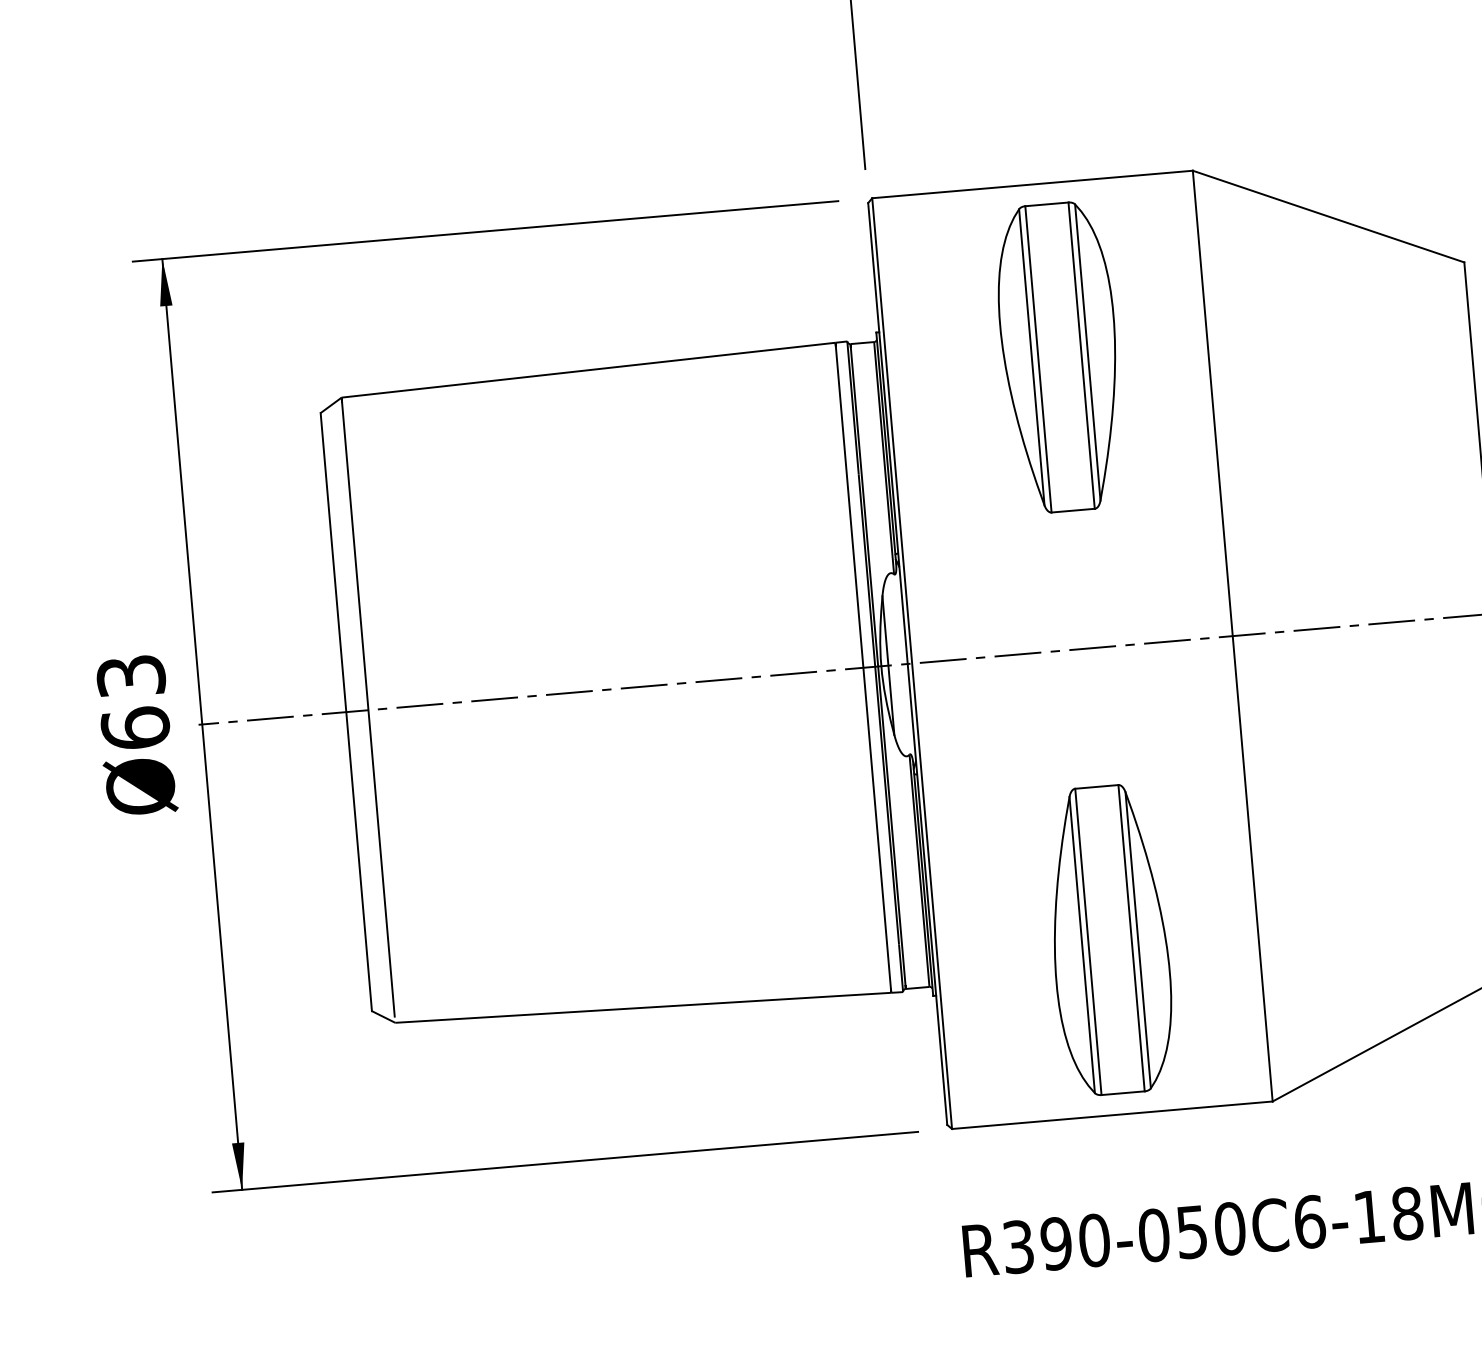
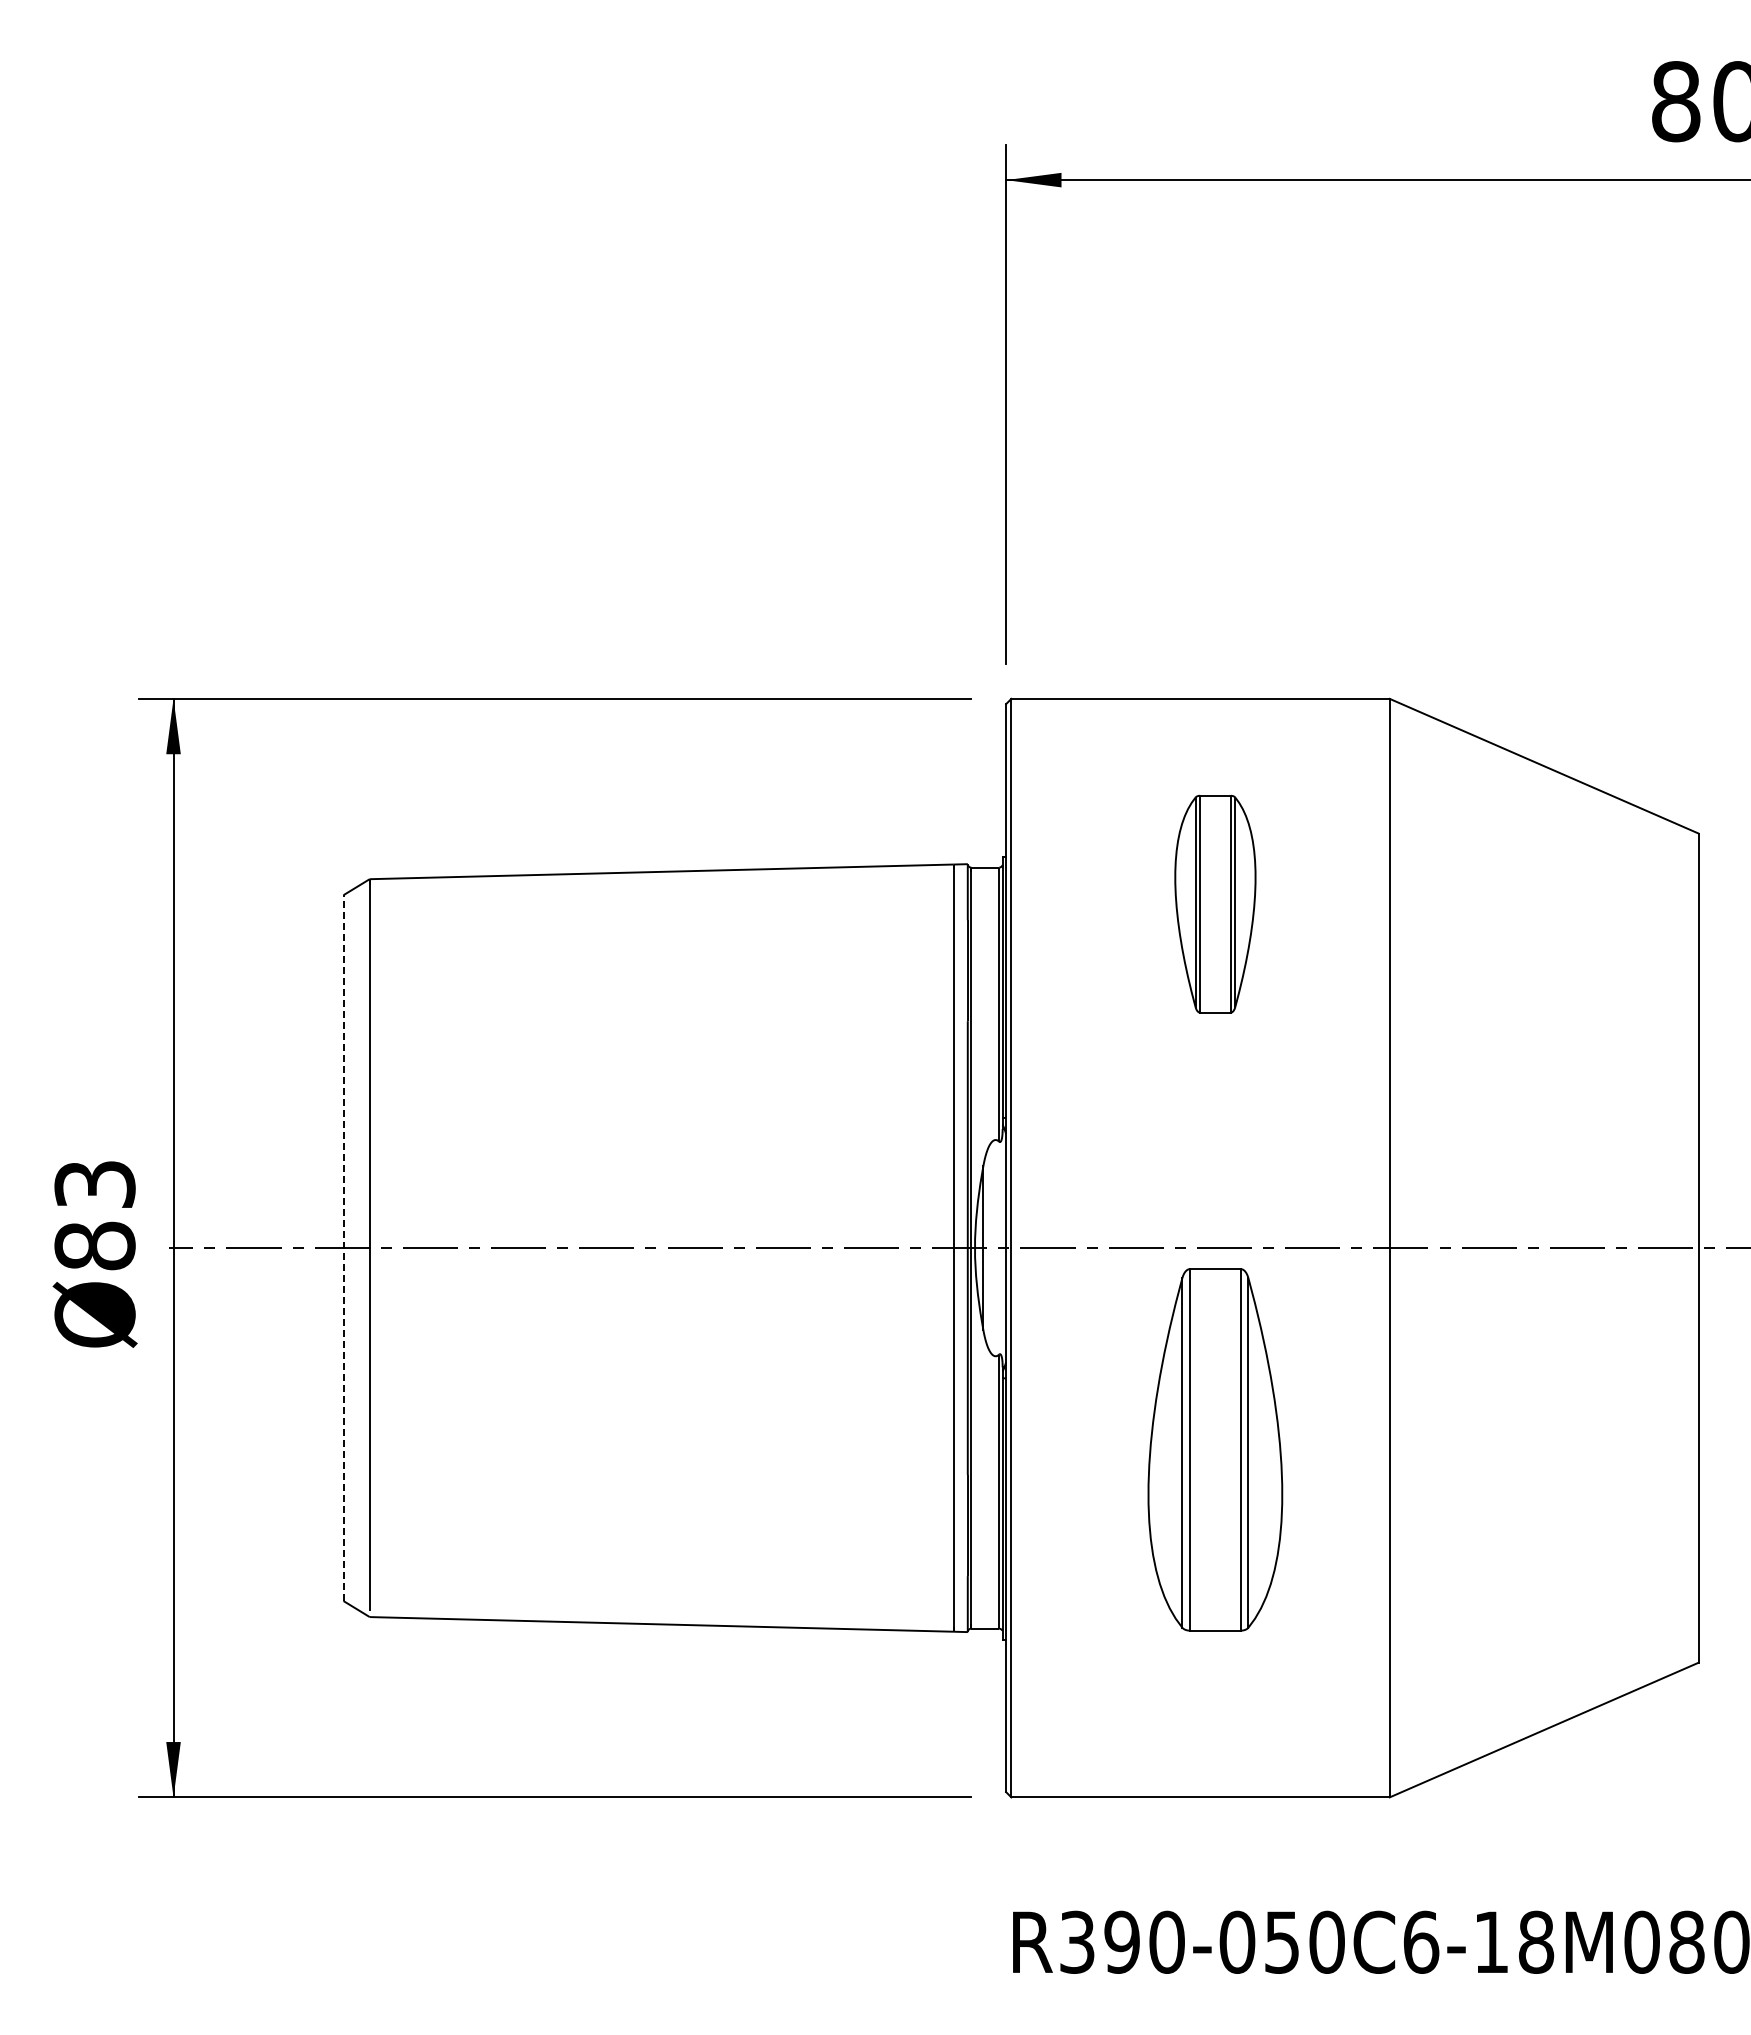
part: (1060, 356) -> (1215, 903), size x0.6
line: (346, 712) -> (343, 1248), solid -> dashed
text: (135, 727) -> (94, 1245), Ø63 -> Ø83
part: (1110, 939) -> (1215, 1449), moved

